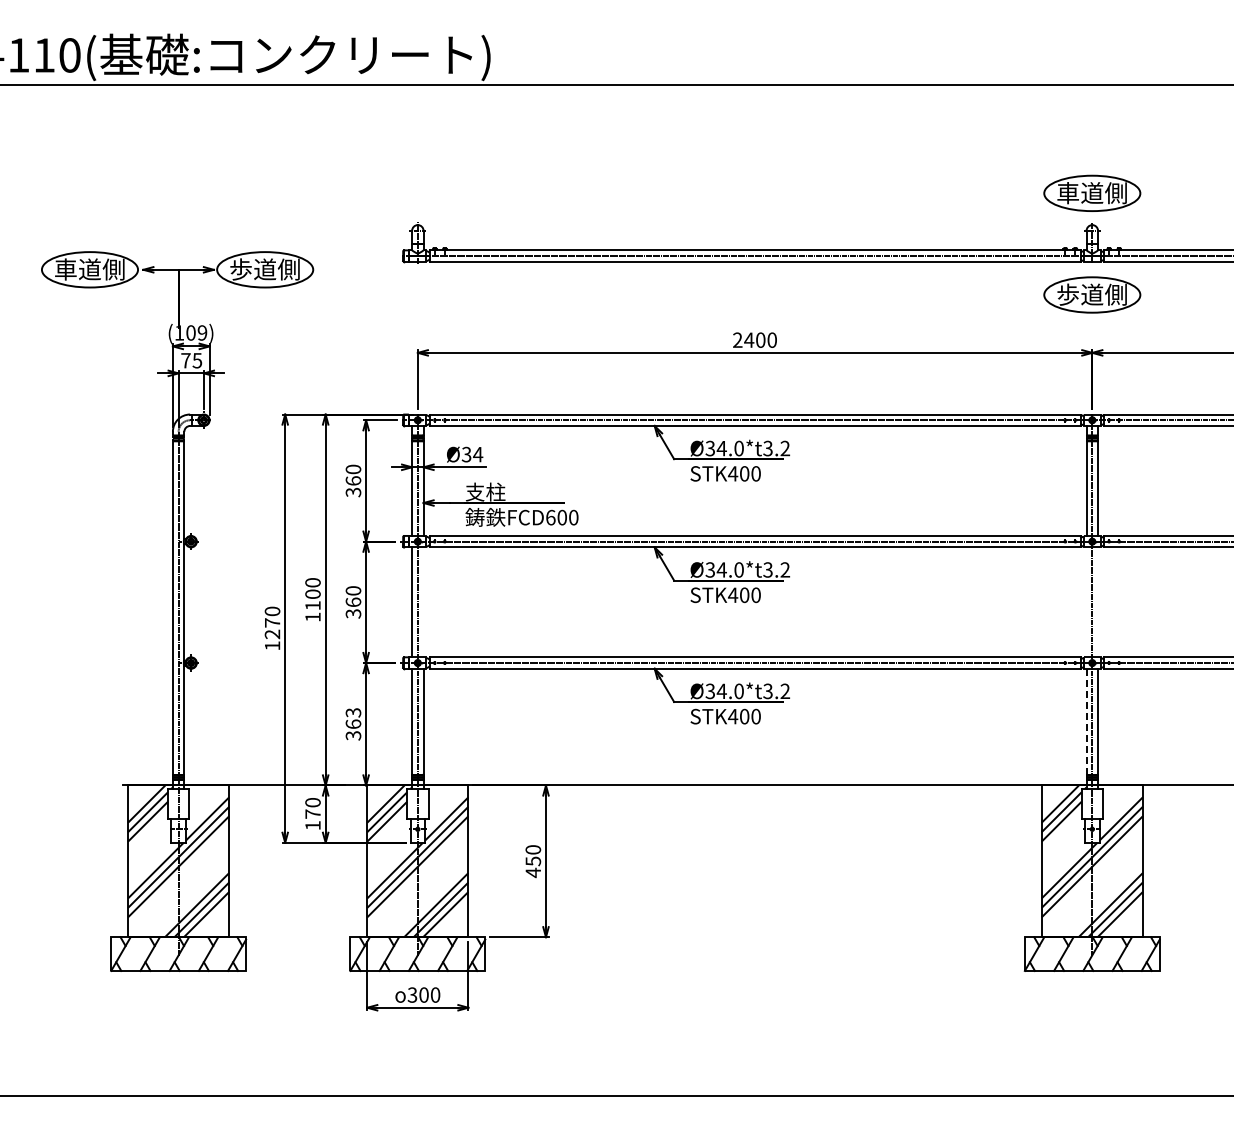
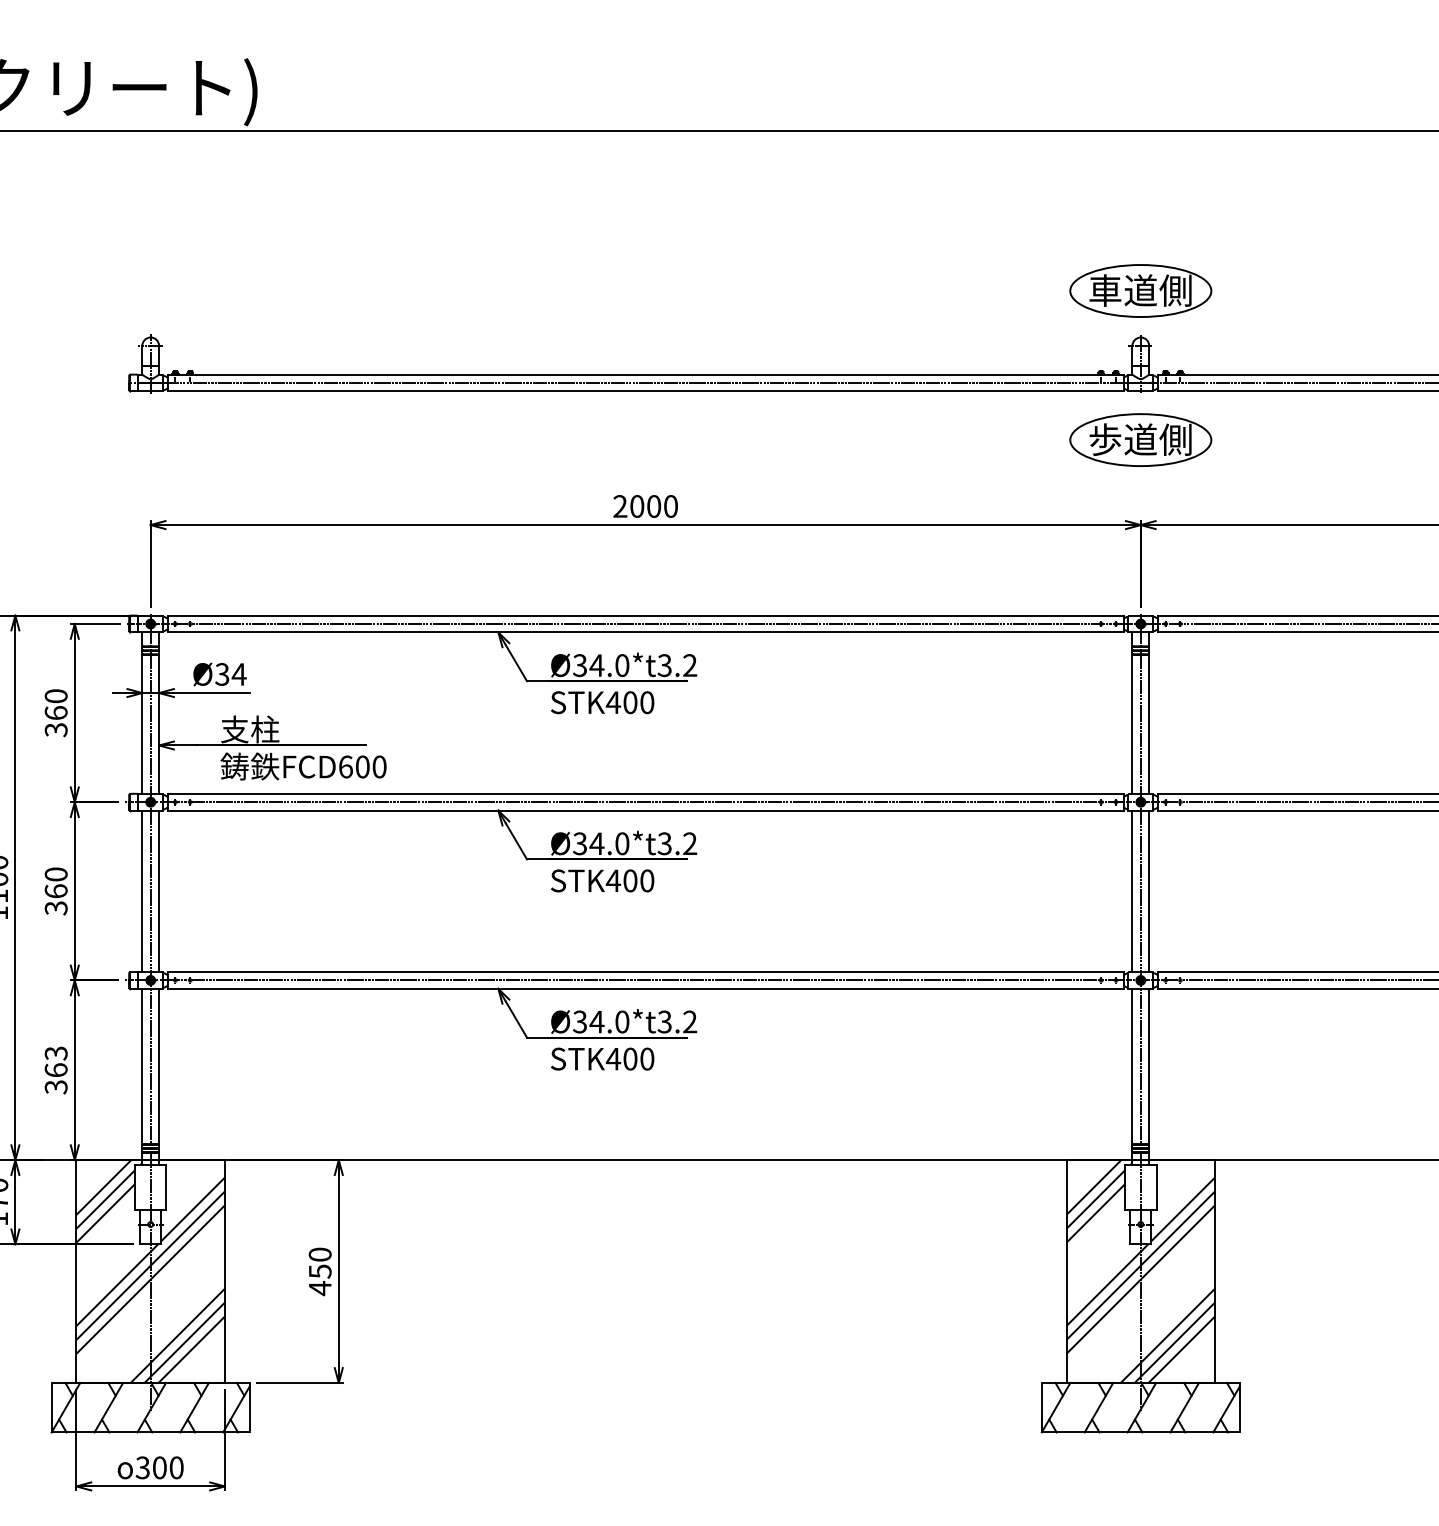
text: (749, 339) -> (637, 505), 2400 -> 2000
line: (423, 602) -> (159, 891), added
line: (1086, 602) -> (1132, 891), added
line: (1098, 602) -> (1149, 891), added
line: (1086, 721) -> (1132, 1066), dashed -> solid

